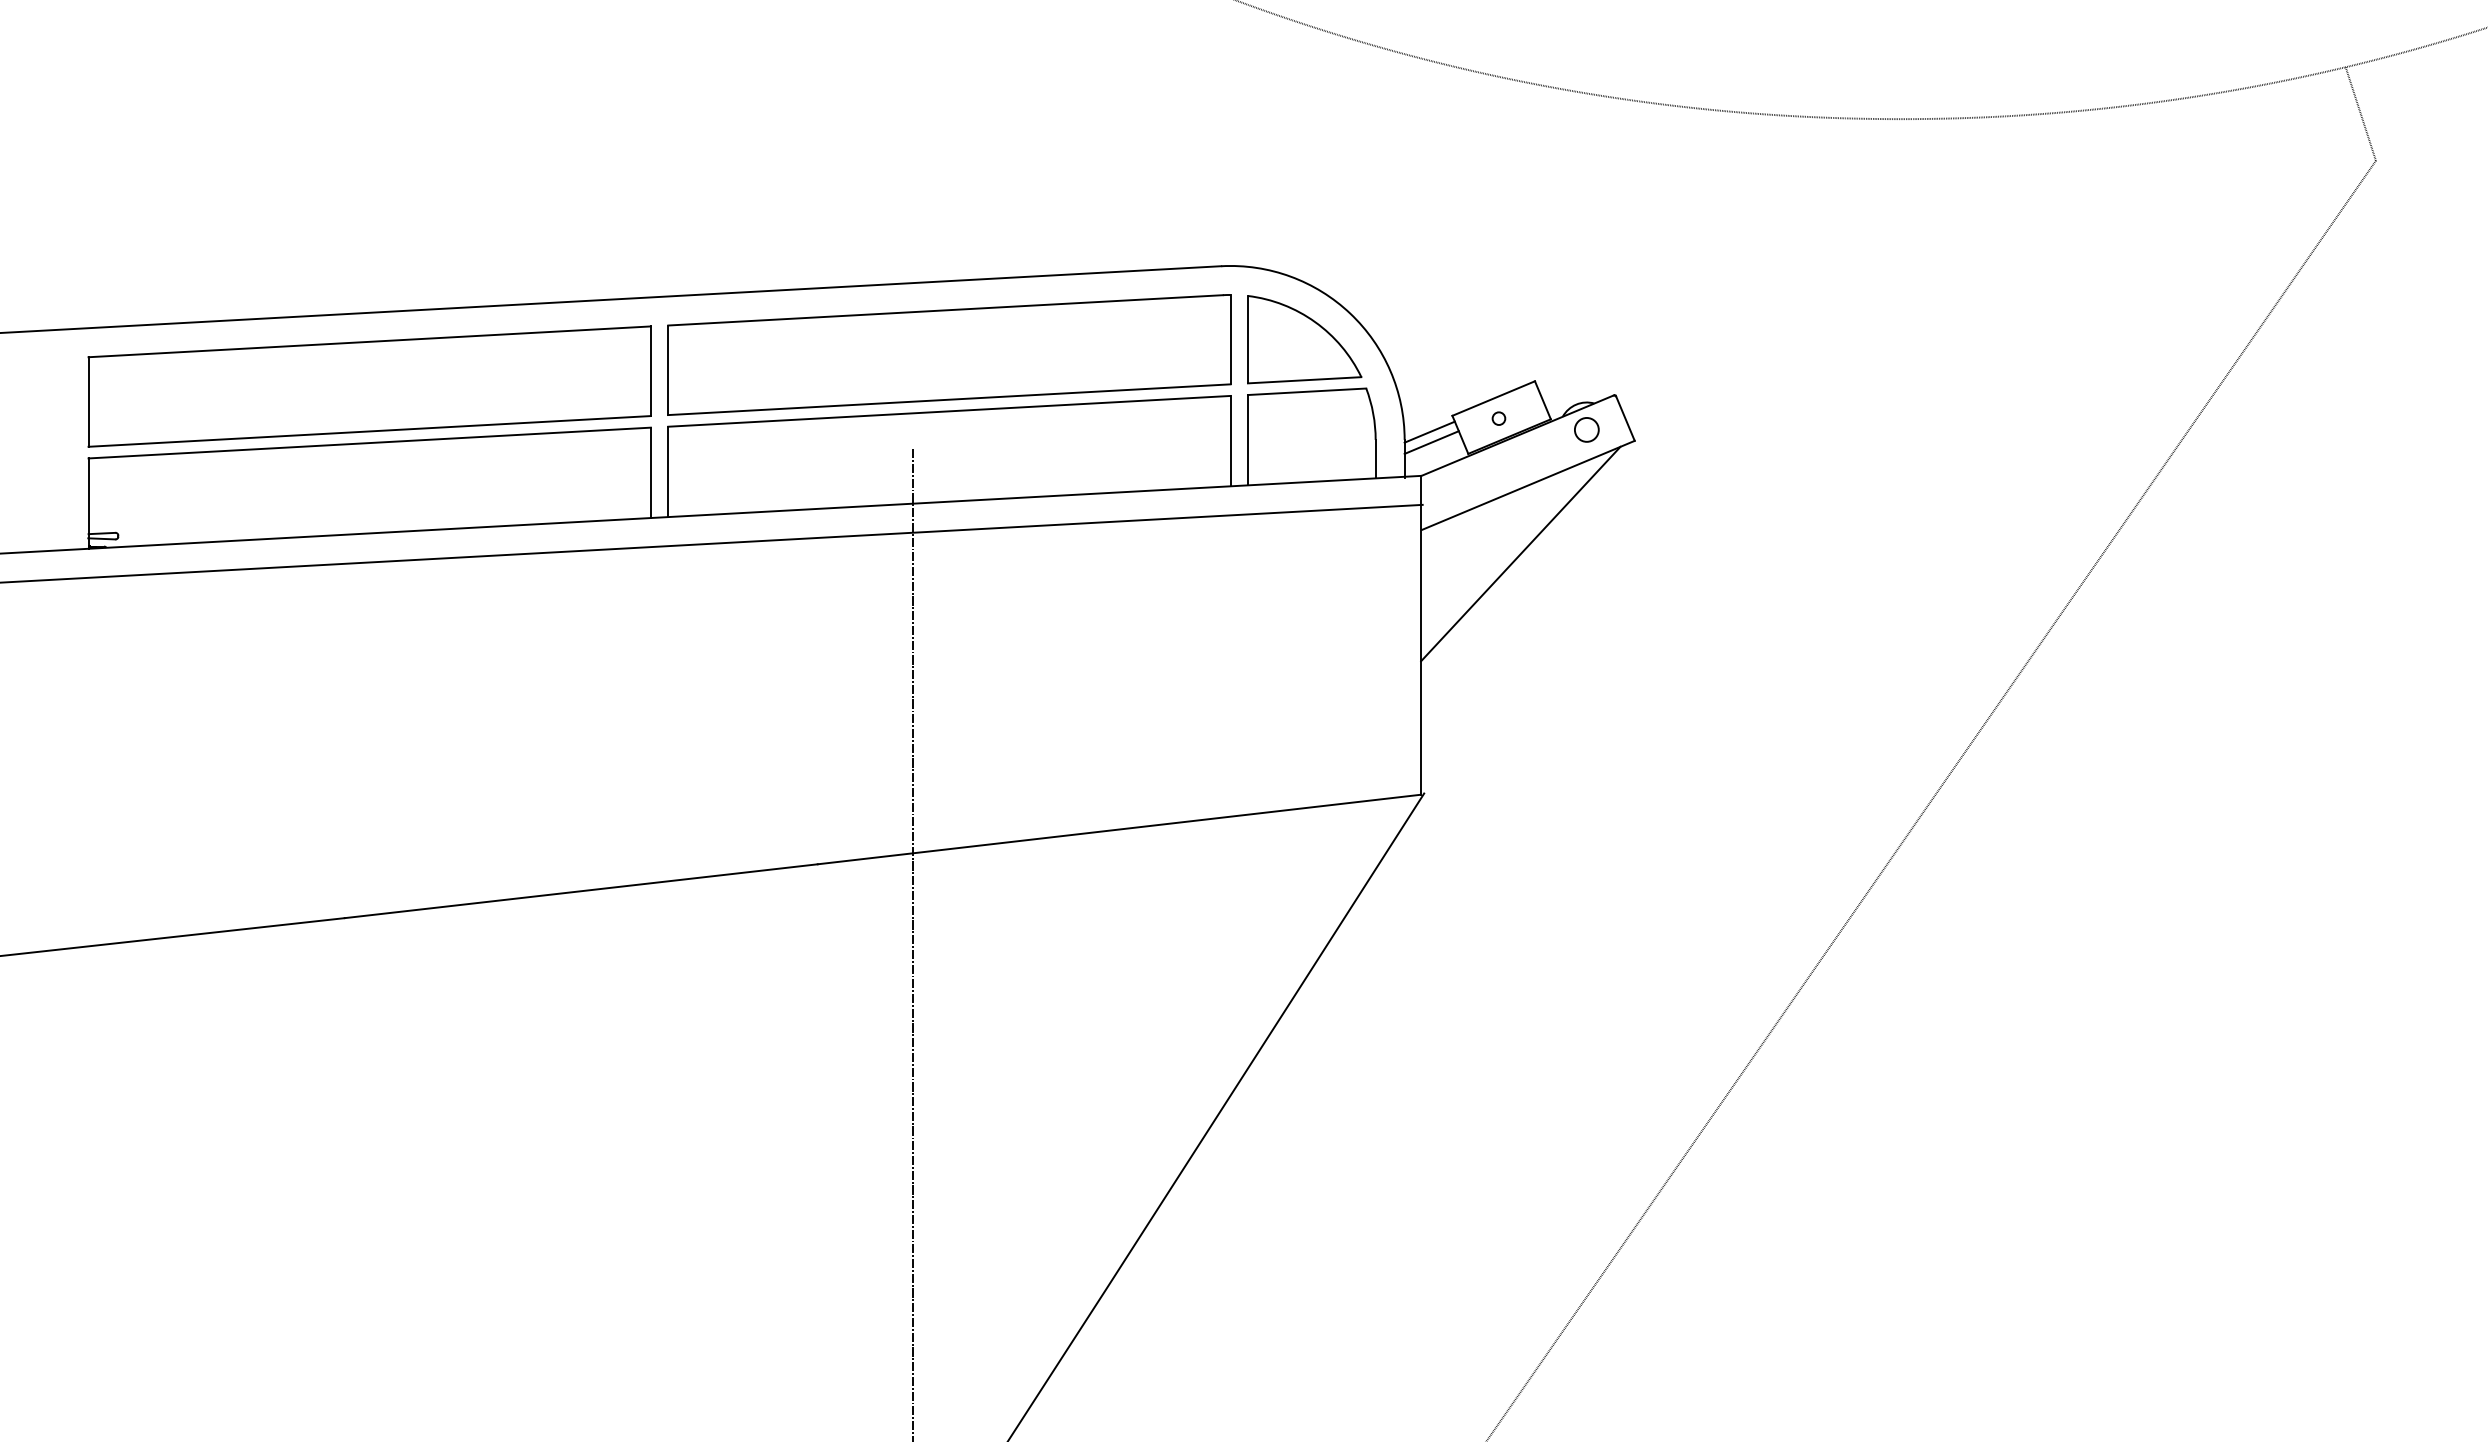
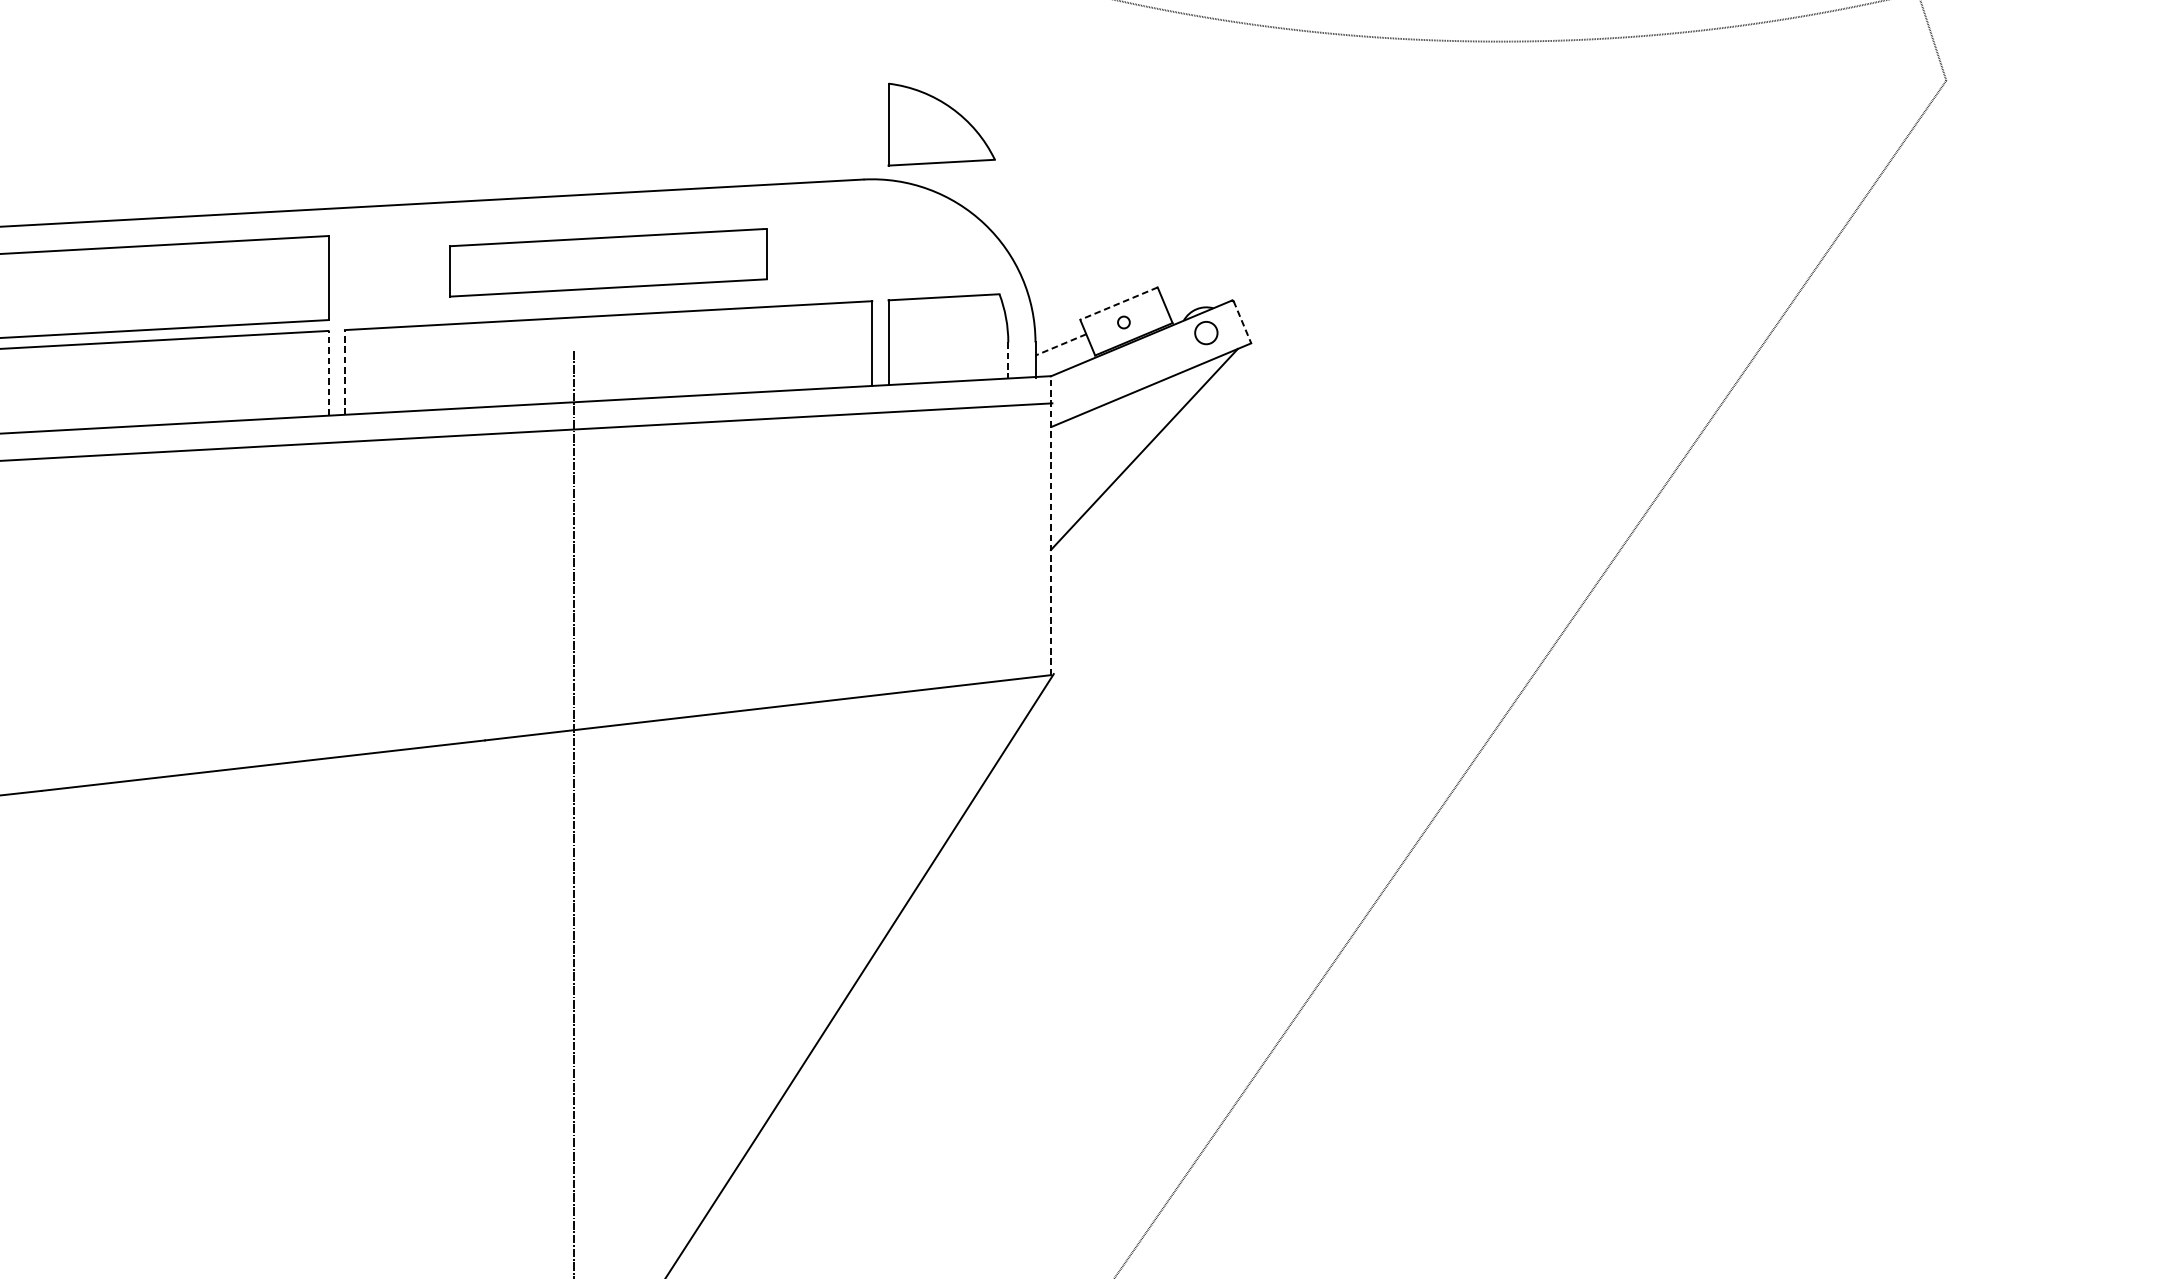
part: (1304, 339) -> (941, 124), moved
part: (949, 354) -> (608, 262), size x0.6
line: (1493, 398) -> (1118, 303), solid -> dashed
line: (1625, 418) -> (1242, 322), solid -> dashed
line: (1429, 431) -> (1058, 334), removed
line: (1431, 442) -> (1060, 344), solid -> dashed
line: (1375, 459) -> (1008, 360), solid -> dashed
line: (668, 471) -> (345, 372), solid -> dashed
line: (650, 472) -> (328, 372), solid -> dashed
line: (1421, 634) -> (1051, 524), solid -> dashed

